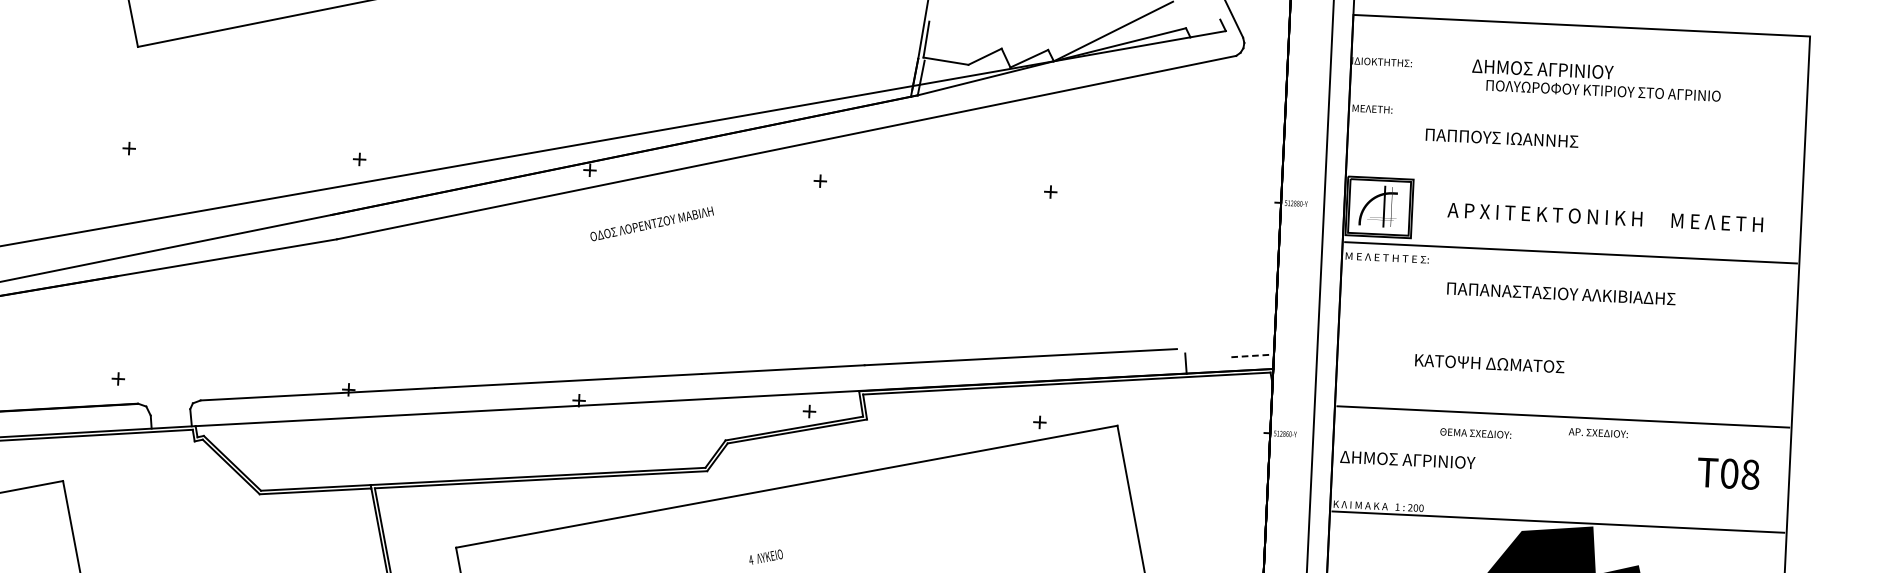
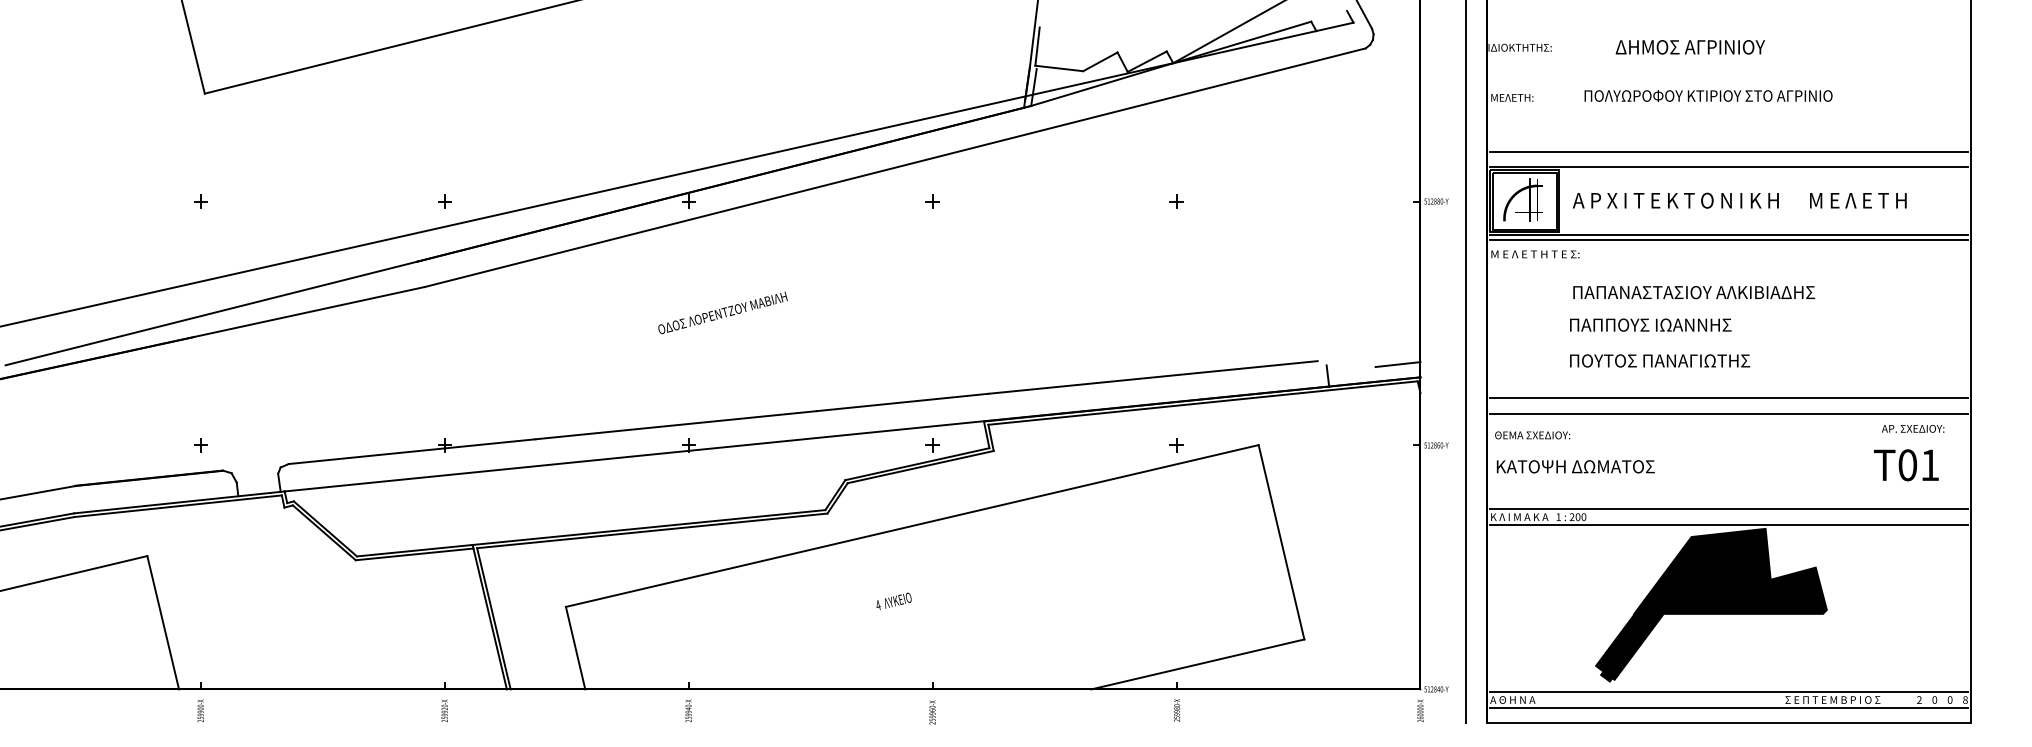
text: (1603, 91) -> (1708, 96), moved
text: (1501, 137) -> (1650, 324), moved
line: (1575, 169) -> (1729, 151), added
line: (1574, 184) -> (1729, 167), added
text: (1605, 217) -> (1739, 200), moved
text: (651, 223) -> (722, 312), moved
line: (1571, 247) -> (1729, 234), added
text: (1561, 293) -> (1694, 292), moved
line: (1253, 355) -> (1398, 364), dashed -> solid
text: (1500, 363) -> (1660, 360), KATOΨΗ ΔΩΜΑΤΟΣ -> ΠΟΥΤΟΣ ΠΑΝΑΓΙΩΤΗΣ
line: (1564, 402) -> (1729, 398), added
text: (1598, 432) -> (1913, 428), moved
text: (1475, 433) -> (1532, 435), moved
text: (1414, 460) -> (1574, 466), ΔΗΜΟΣ ΑΓΡΙΝΙΟΥ -> KATOΨΗ ΔΩΜΑΤΟΣ
text: (1751, 474) -> (1930, 465), T08 -> T01
line: (1559, 507) -> (1729, 509), added

